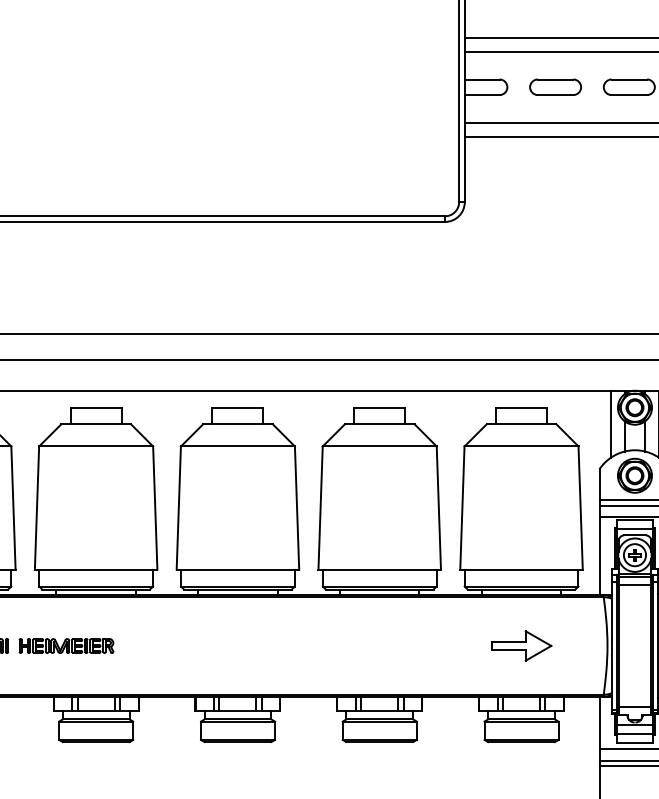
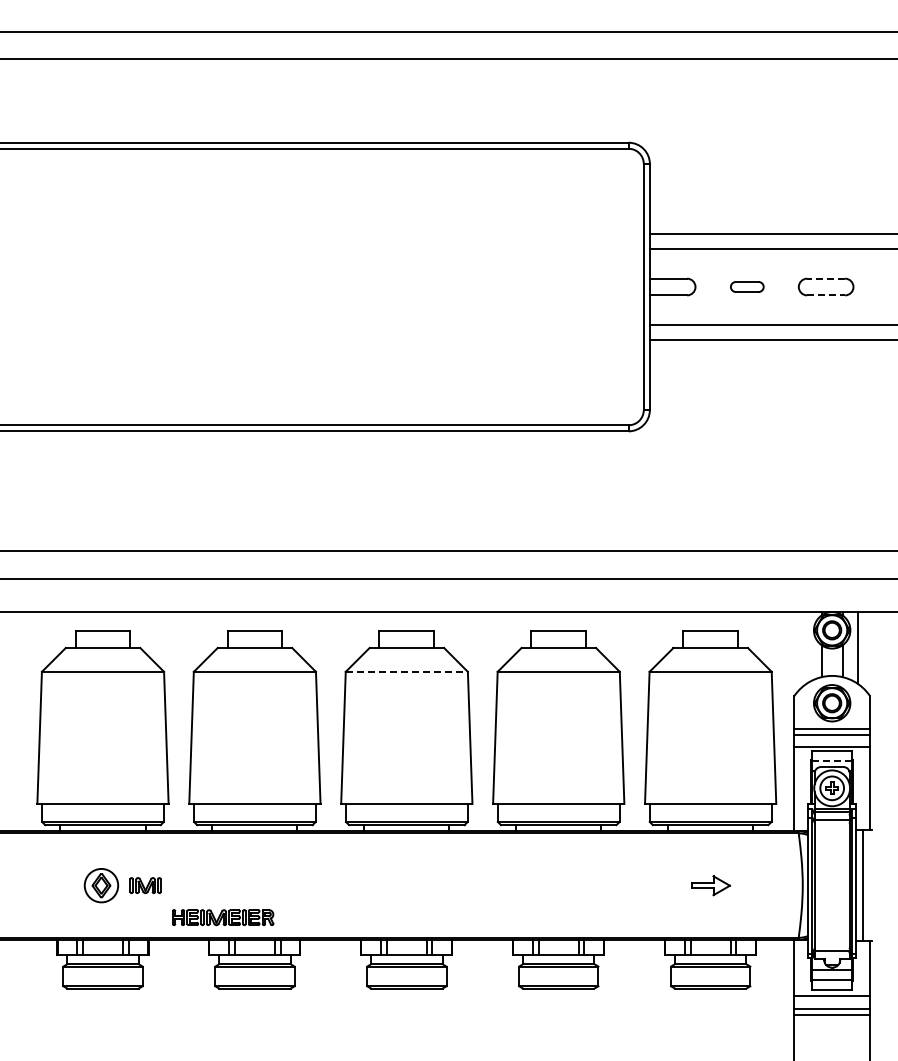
line: (629, 79) -> (826, 278), solid -> dashed
part: (555, 86) -> (747, 286), size x0.6
line: (629, 95) -> (826, 295), solid -> dashed
line: (610, 424) -> (806, 648), removed
line: (238, 446) -> (407, 671), solid -> dashed
line: (635, 529) -> (832, 760), solid -> dashed
part: (66, 645) -> (223, 917), moved
part: (521, 645) -> (710, 885), size x0.6

